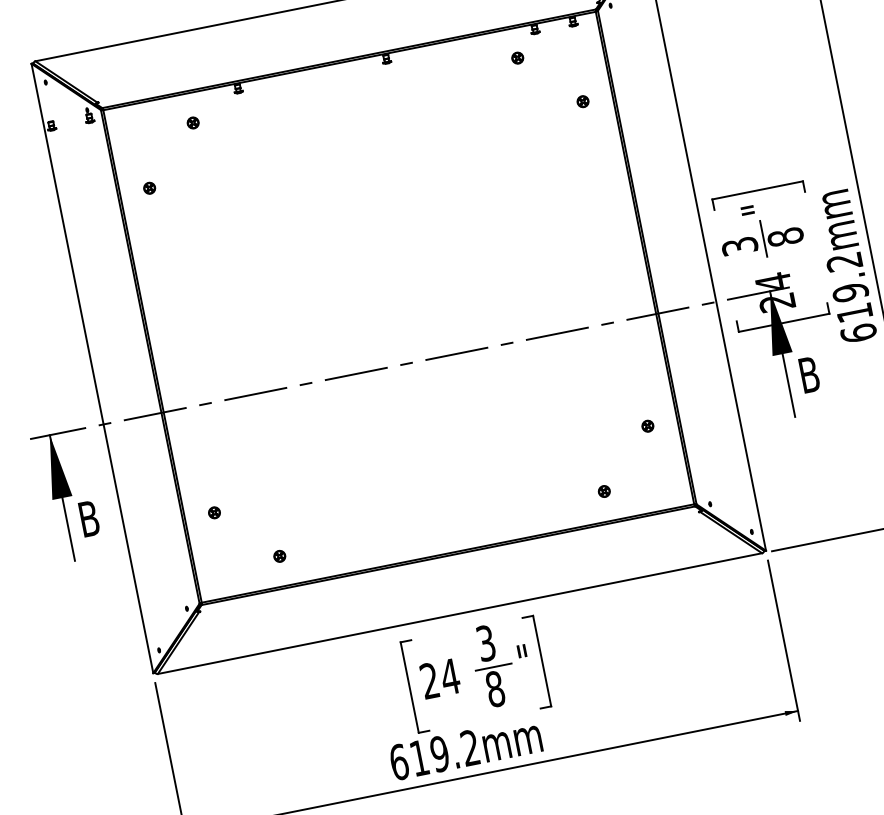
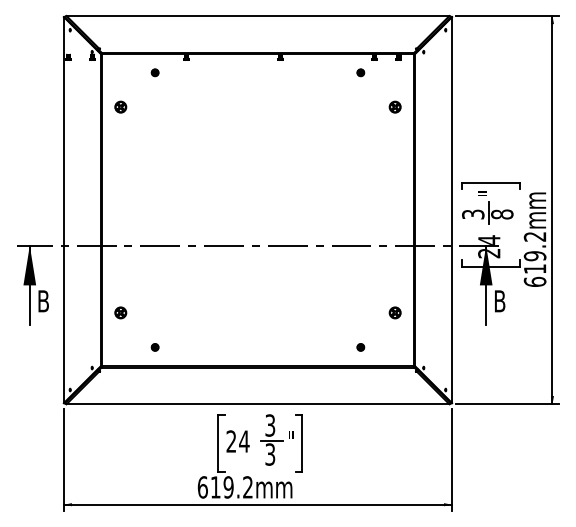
part: (583, 101) -> (395, 107), size x1.6
part: (149, 188) -> (120, 107), size x1.6
part: (648, 425) -> (395, 312), size x1.6
part: (214, 512) -> (120, 312), size x1.6
text: (495, 688) -> (270, 454), 8 -> 3

